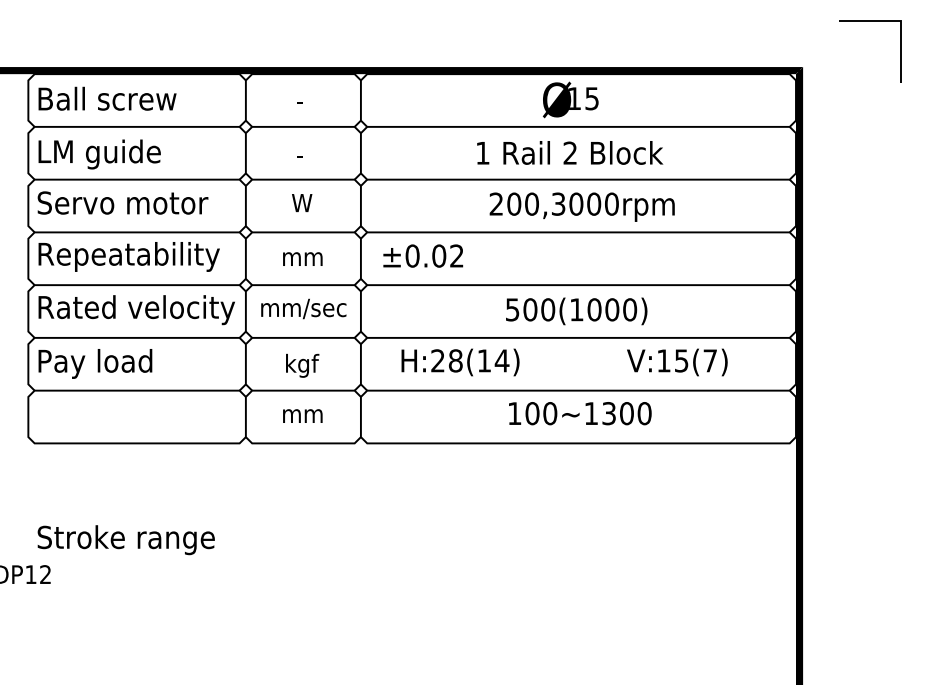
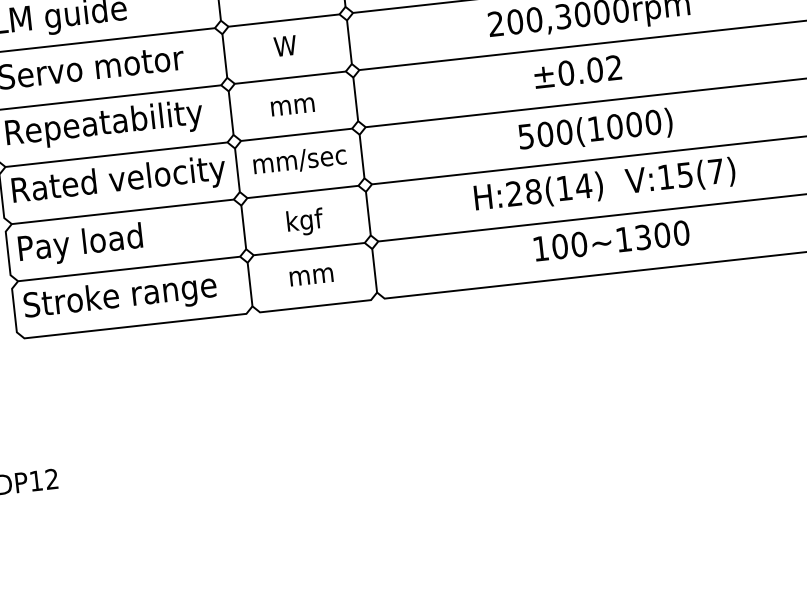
text: (423, 255) -> (578, 71), moved
text: (460, 362) -> (538, 192), moved
text: (677, 362) -> (680, 177), moved
text: (125, 540) -> (119, 298), moved

